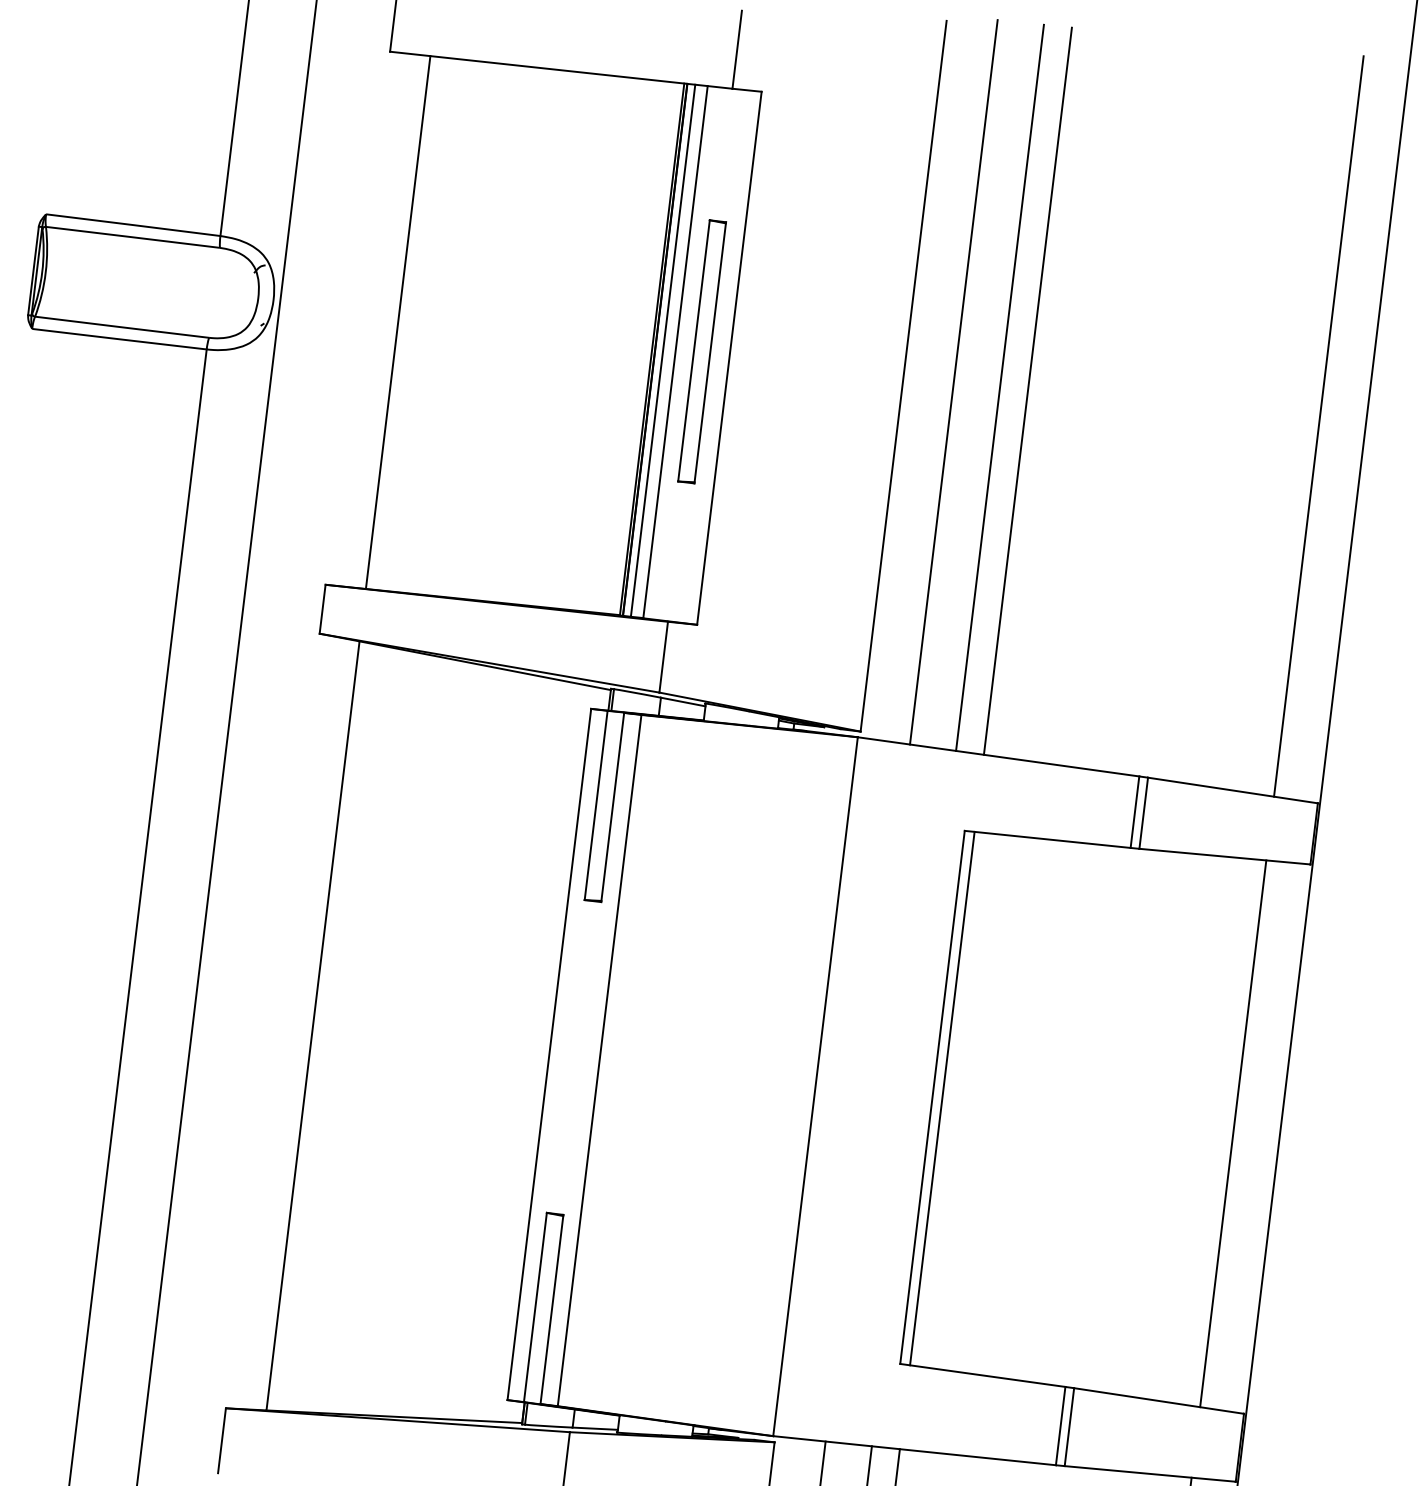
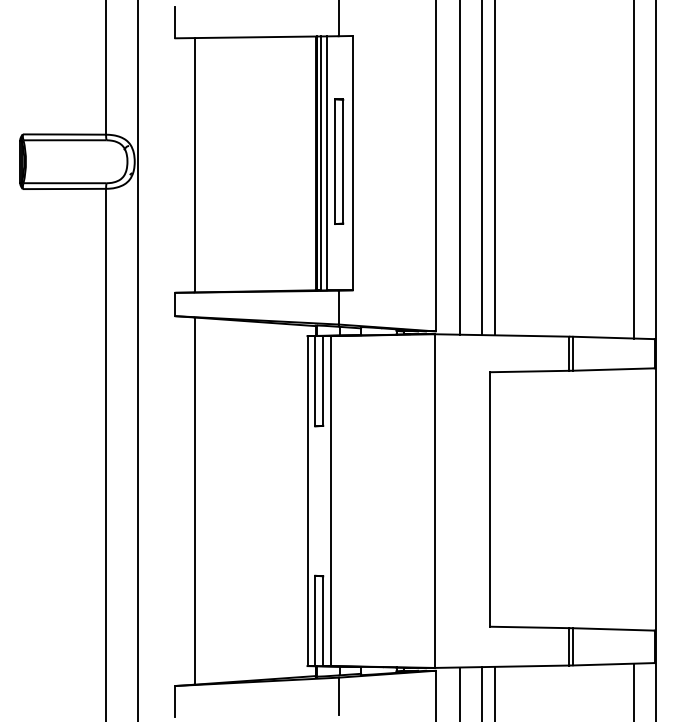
line: (941, 1098) -> (494, 499), removed
line: (1232, 1133) -> (633, 499), removed

